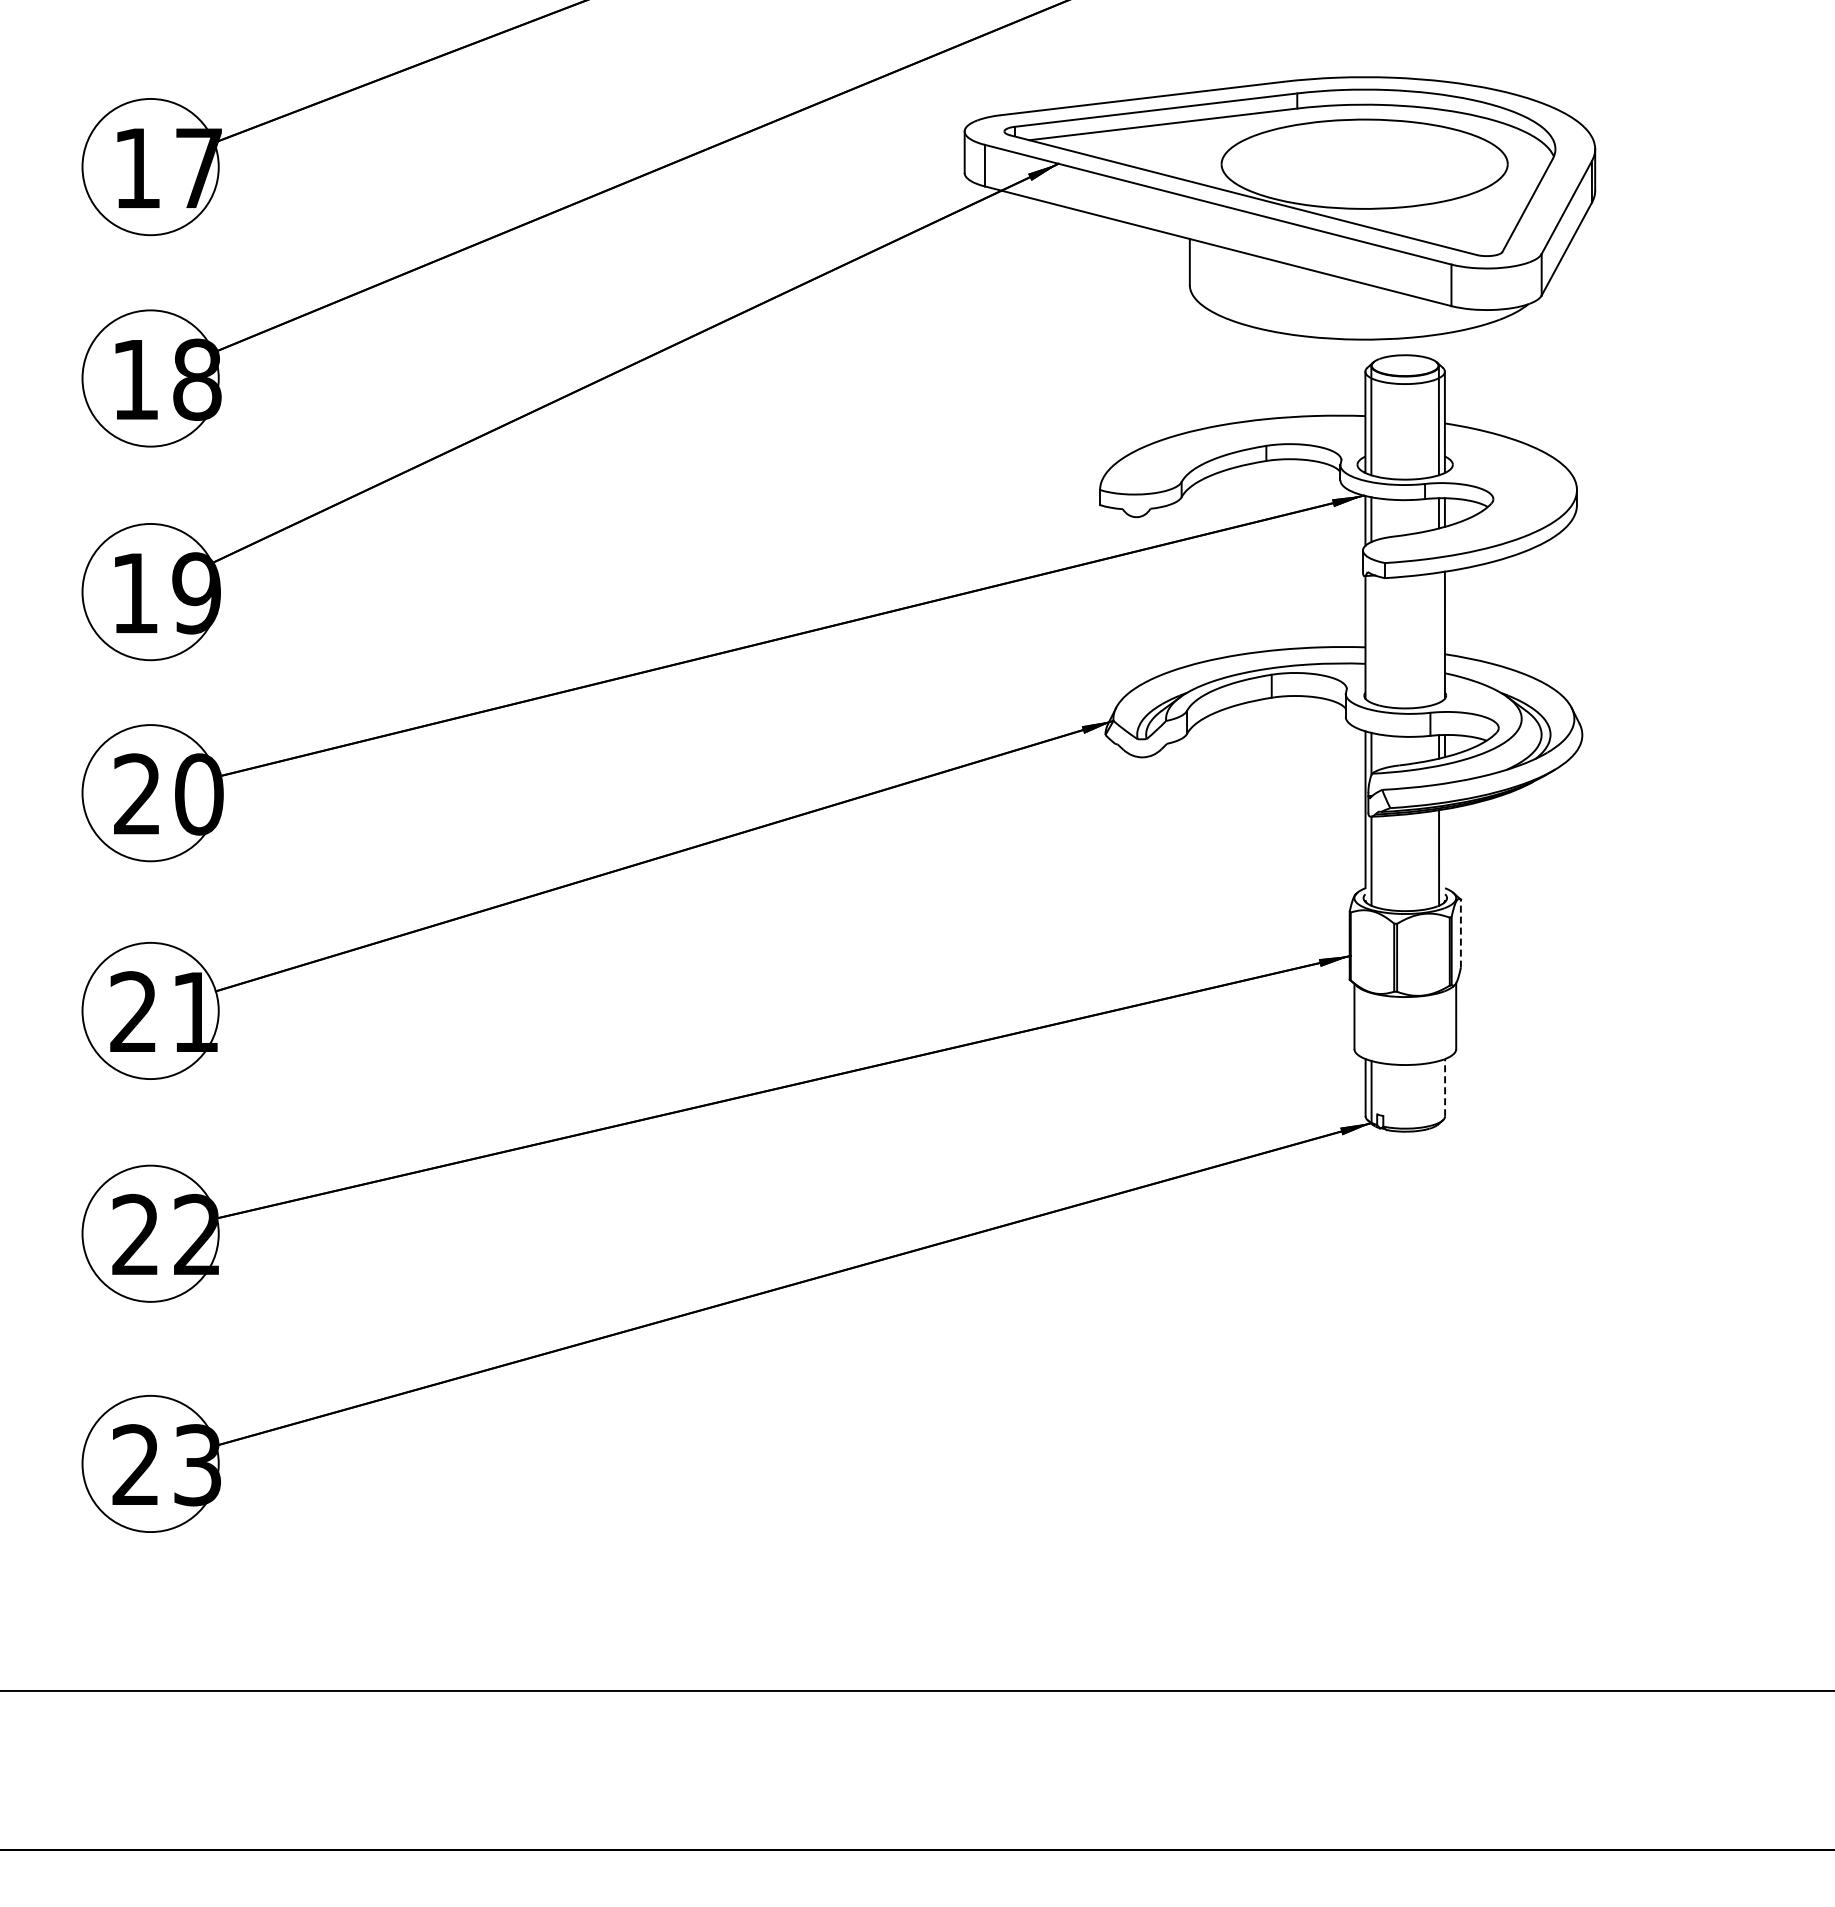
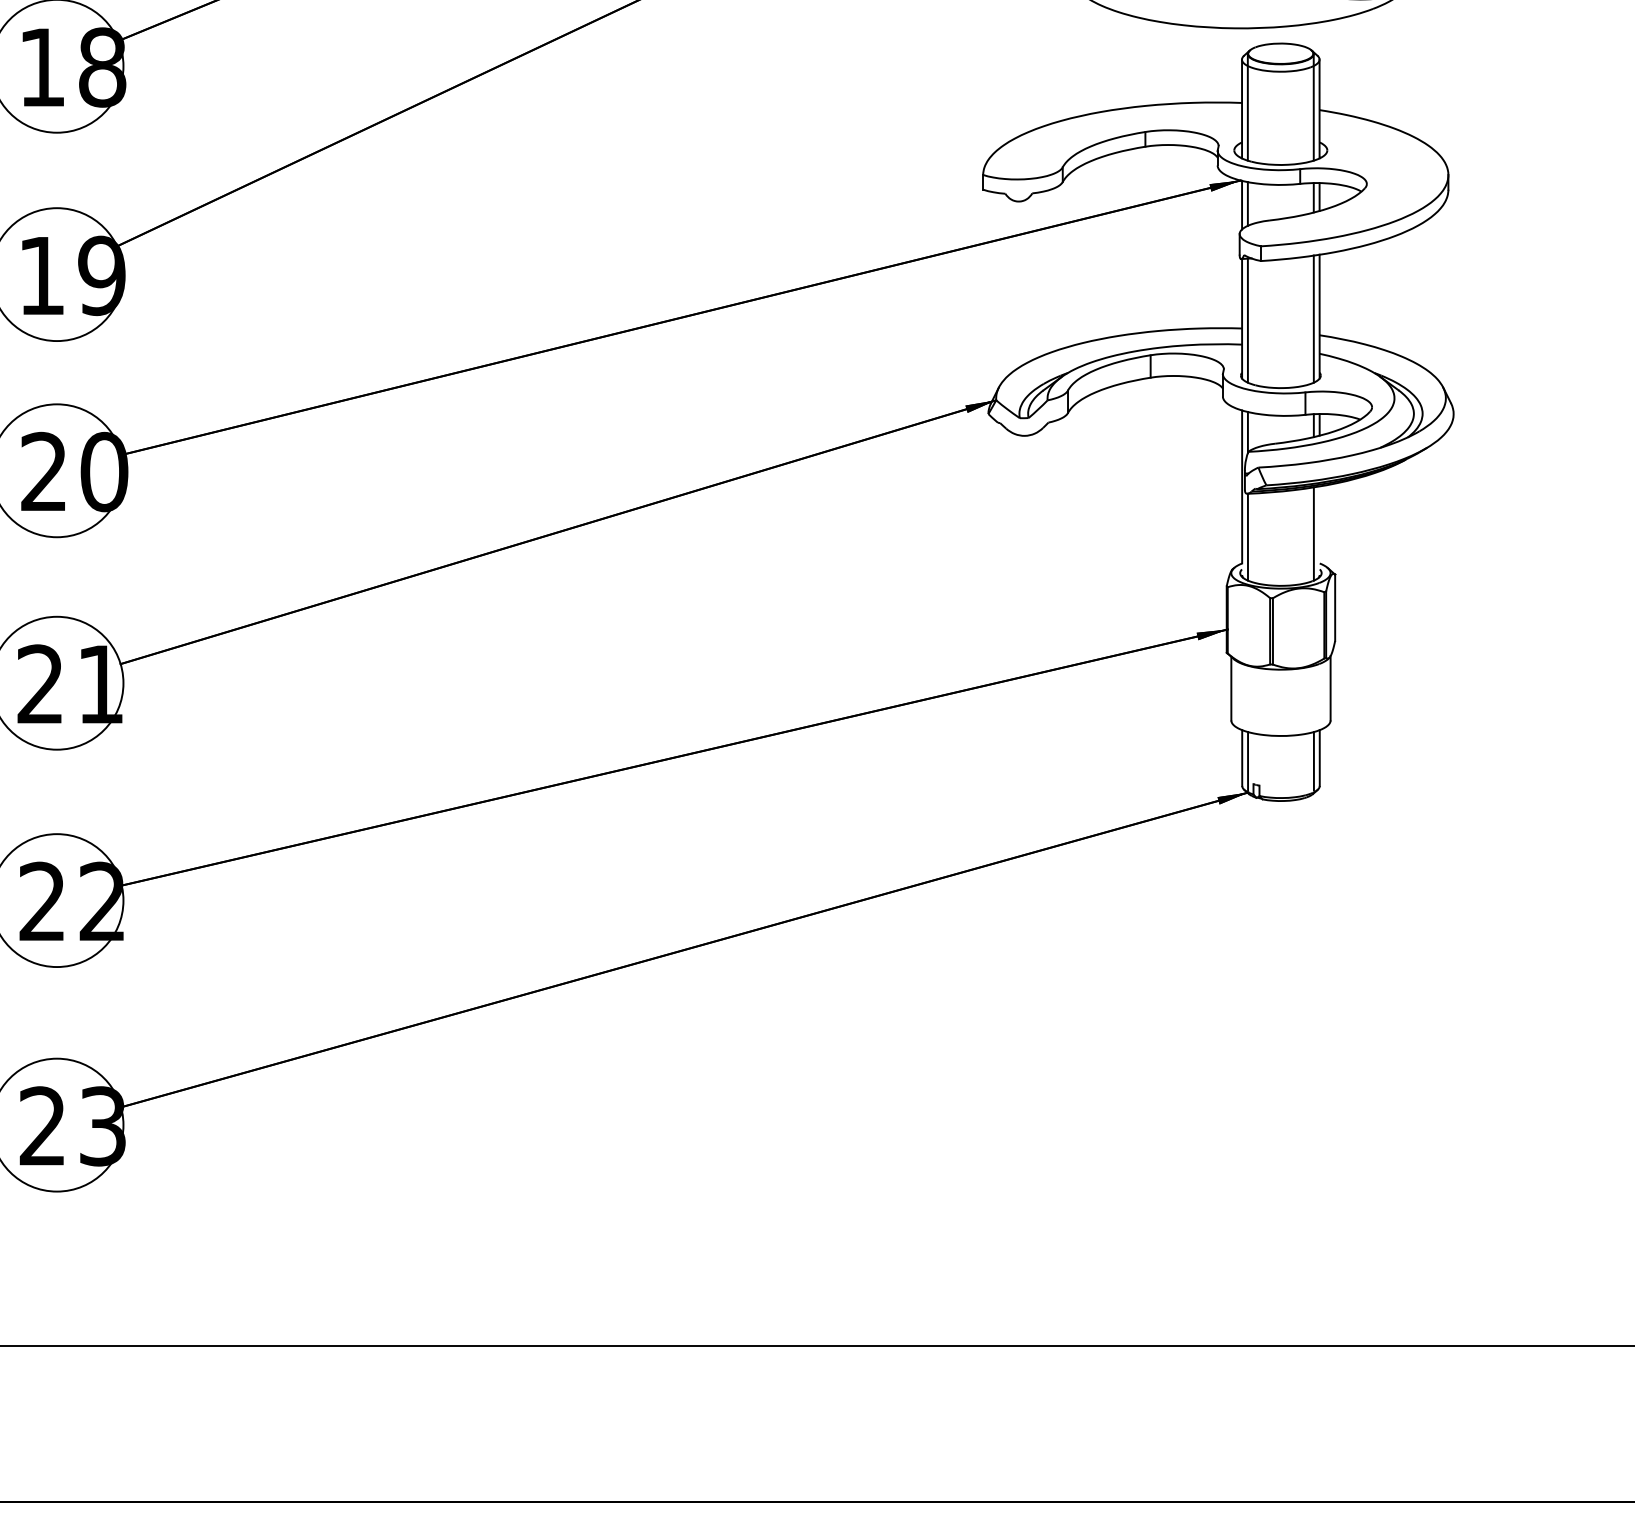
line: (1438, 637) -> (1313, 318), added
line: (1371, 638) -> (1247, 319), added
line: (1460, 933) -> (1334, 607), dashed -> solid
line: (1445, 1087) -> (1320, 757), dashed -> solid
line: (1439, 1090) -> (1314, 760), added

